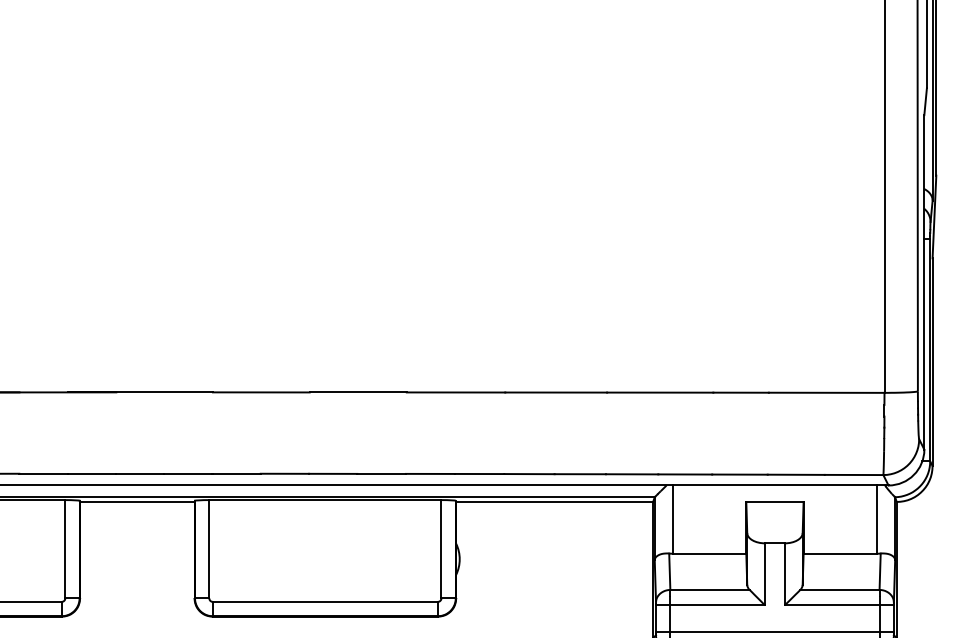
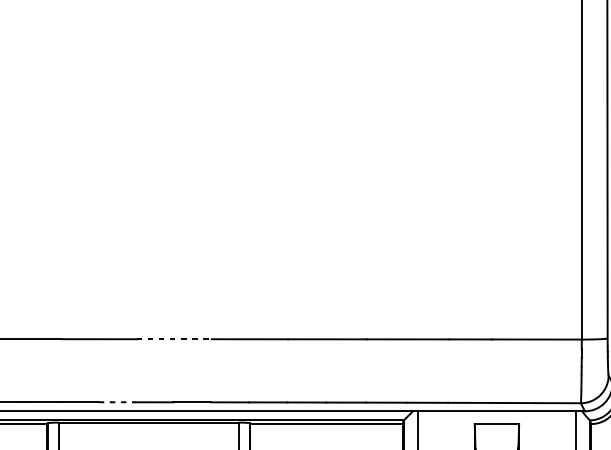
line: (358, 392) -> (174, 339), solid -> dashed
line: (285, 473) -> (117, 402), solid -> dashed

